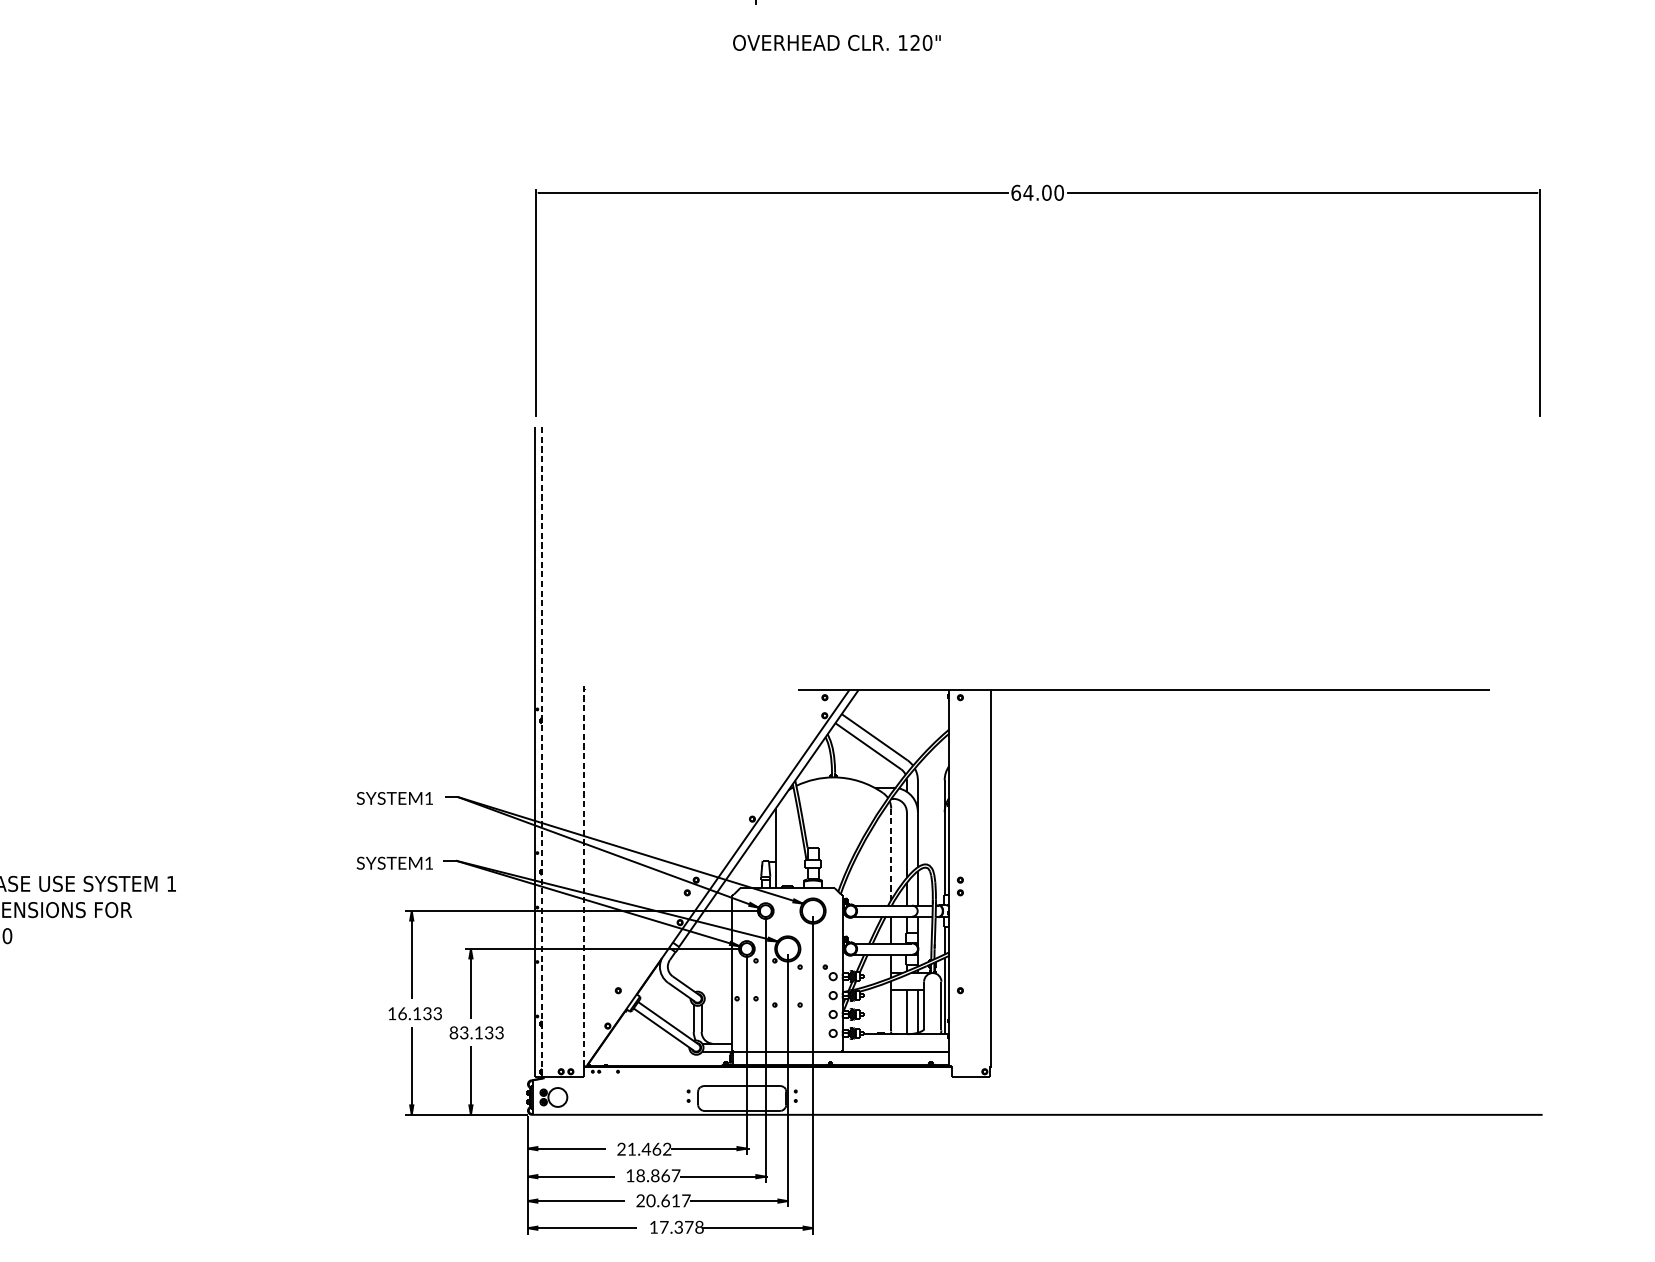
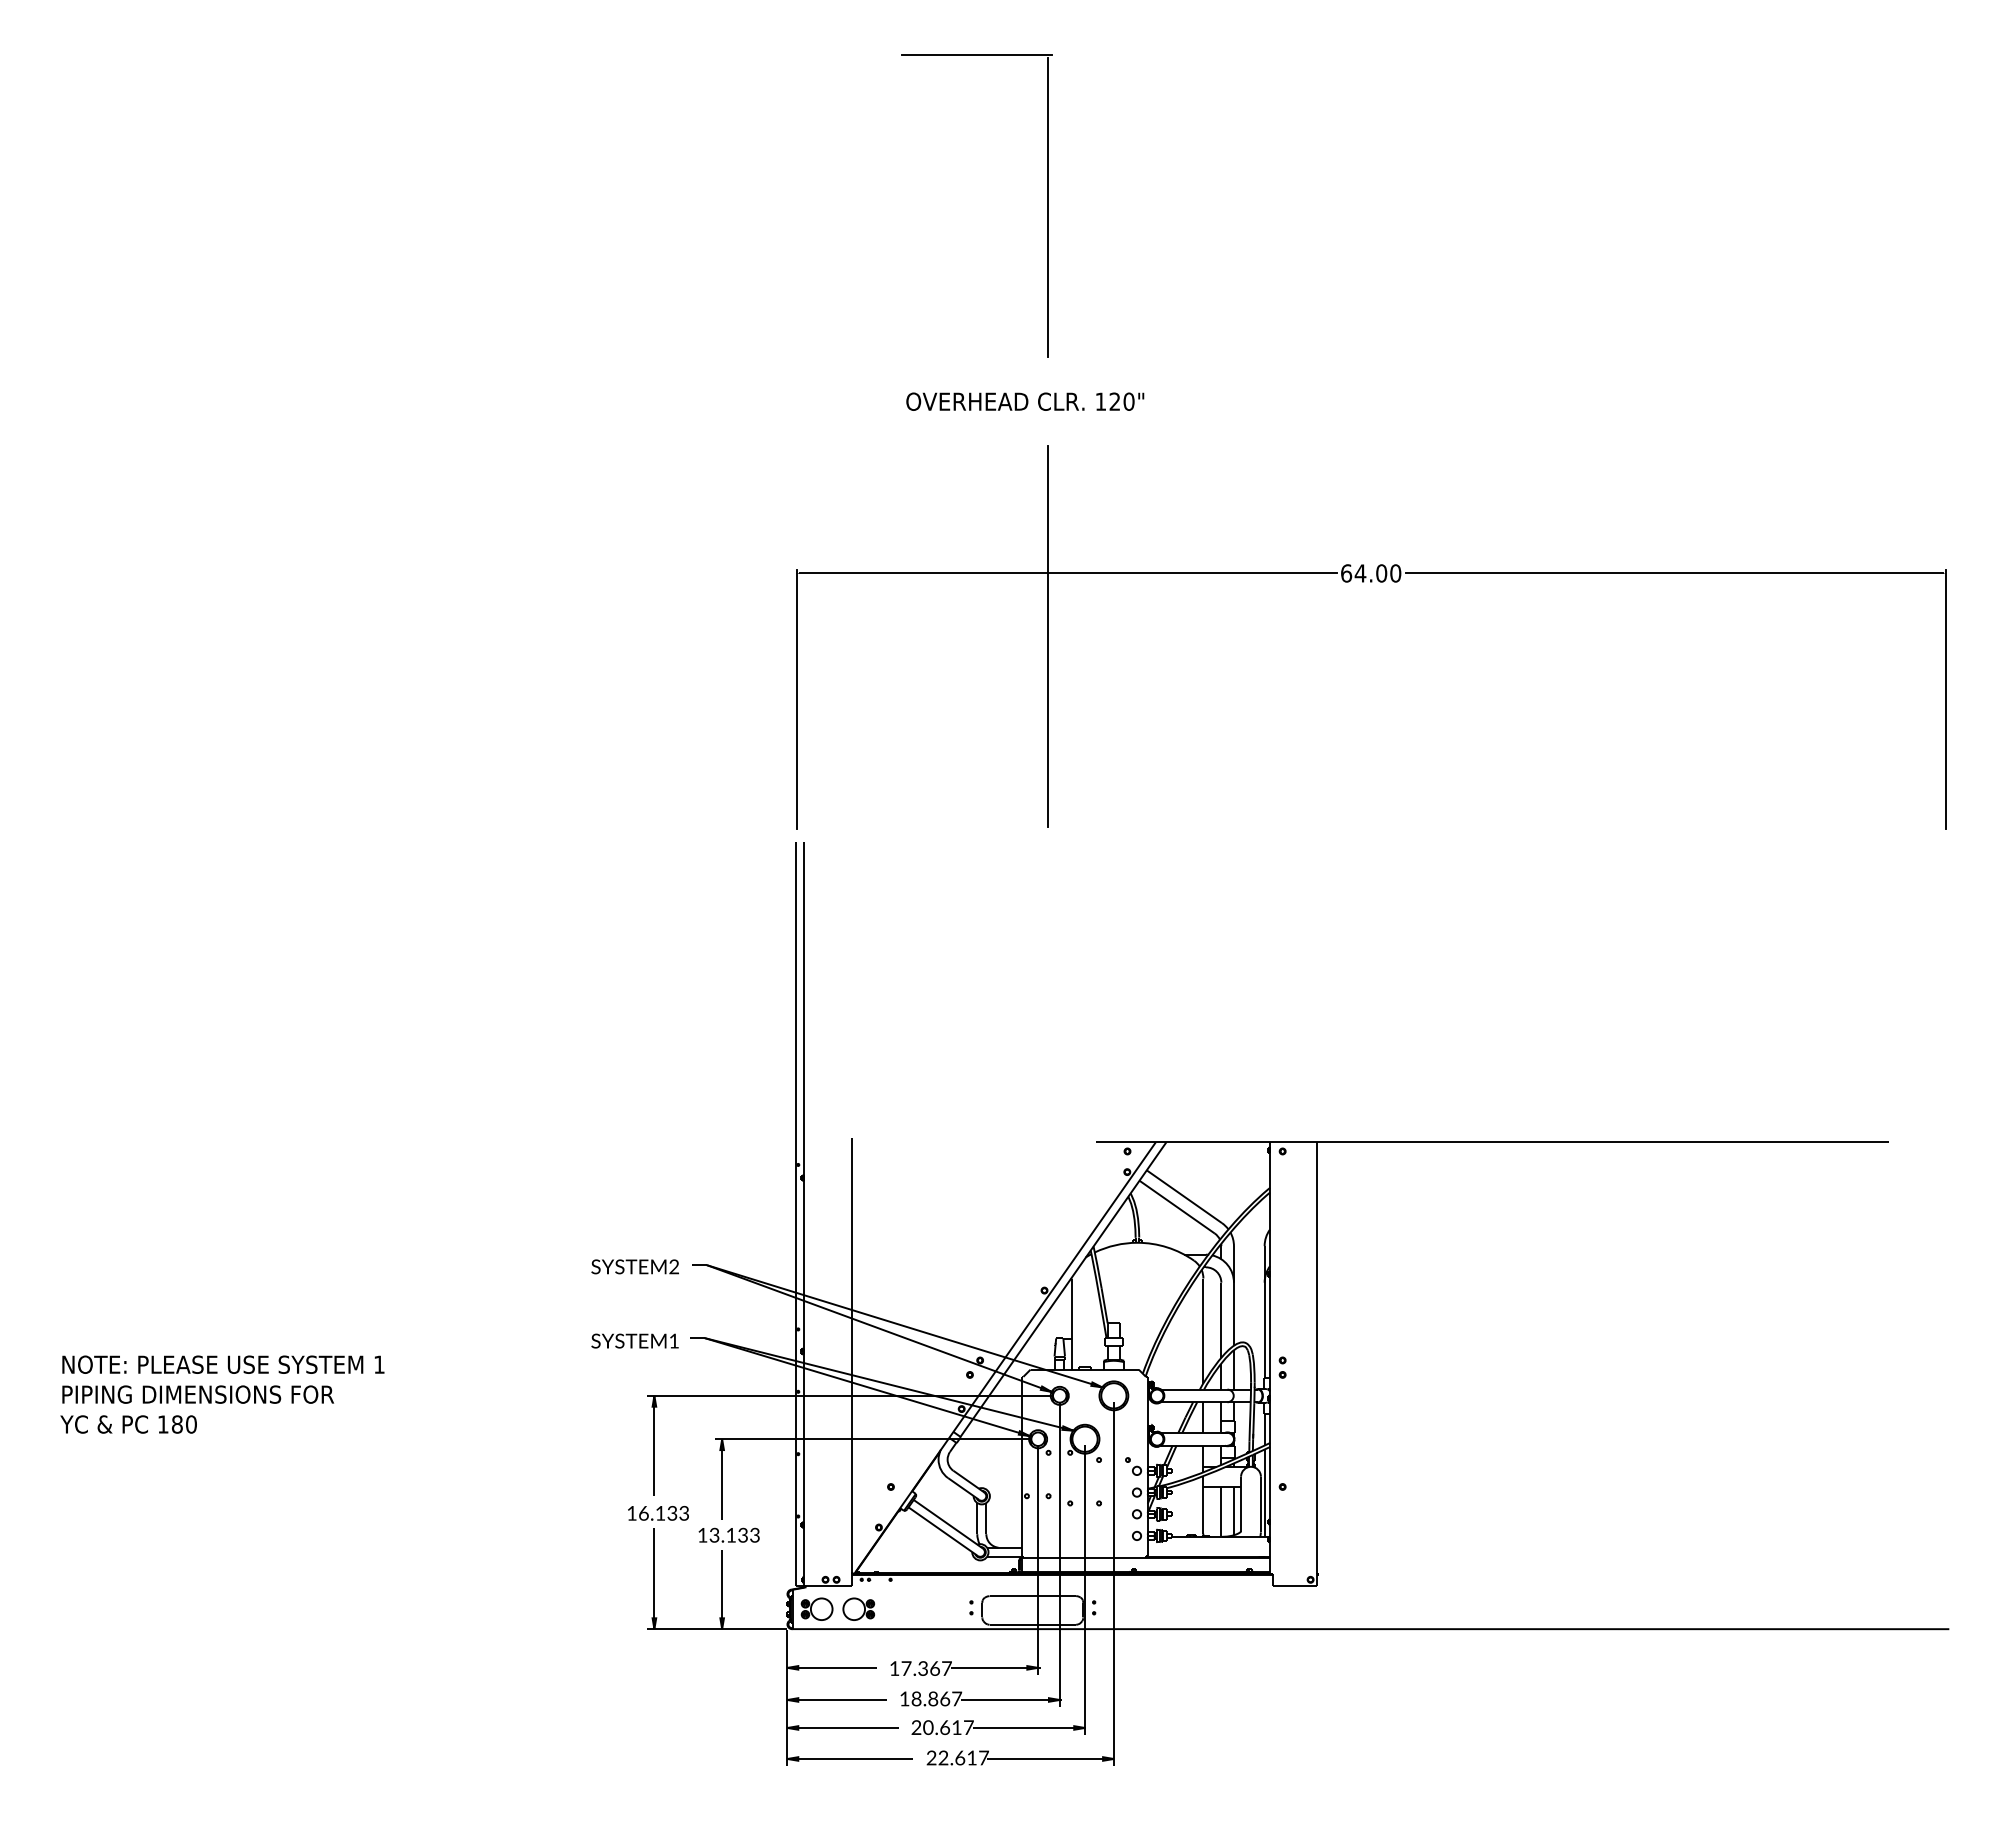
text: (837, 42) -> (1025, 401), moved
line: (755, 247) -> (1048, 636), added
line: (541, 751) -> (803, 1213), dashed -> solid
text: (428, 798) -> (673, 1266), 1 -> 2
line: (891, 854) -> (1203, 1331), dashed -> solid
line: (583, 875) -> (851, 1355), dashed -> solid
text: (453, 1032) -> (702, 1534), 83.133 -> 13.133
part: (589, 1096) -> (858, 1608), added
text: (644, 1149) -> (920, 1668), 21.462 -> 17.367
text: (676, 1226) -> (957, 1757), 17.378 -> 22.617

